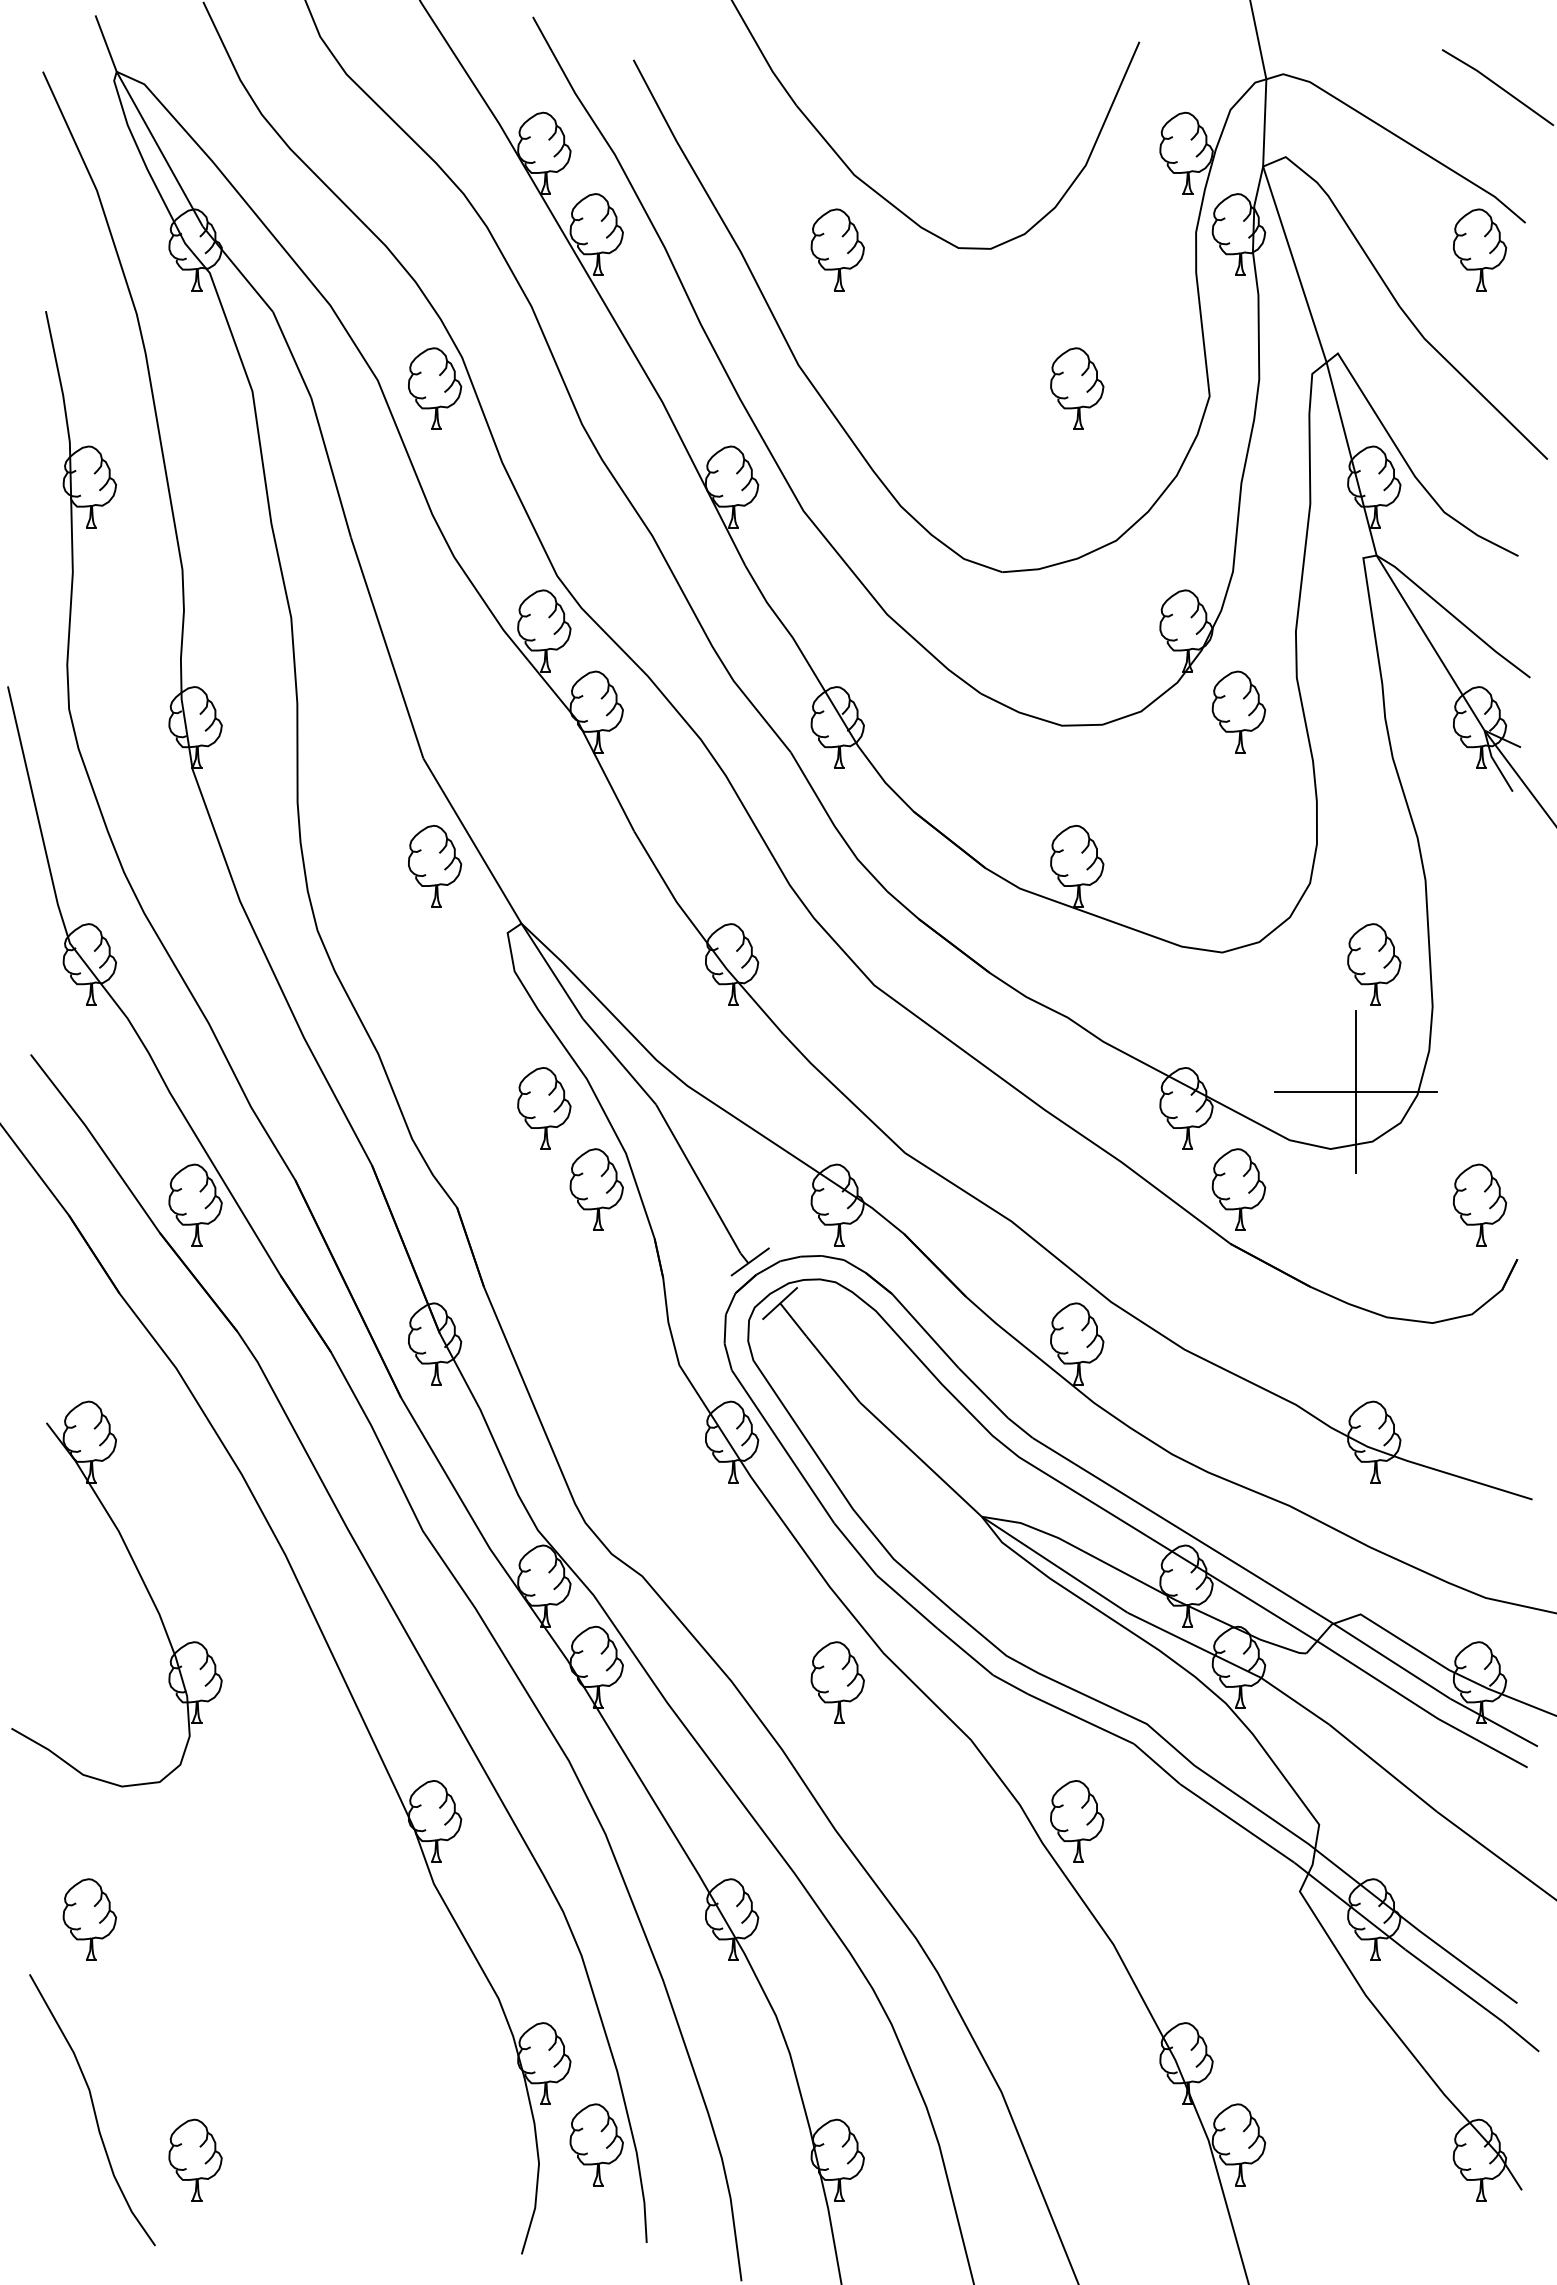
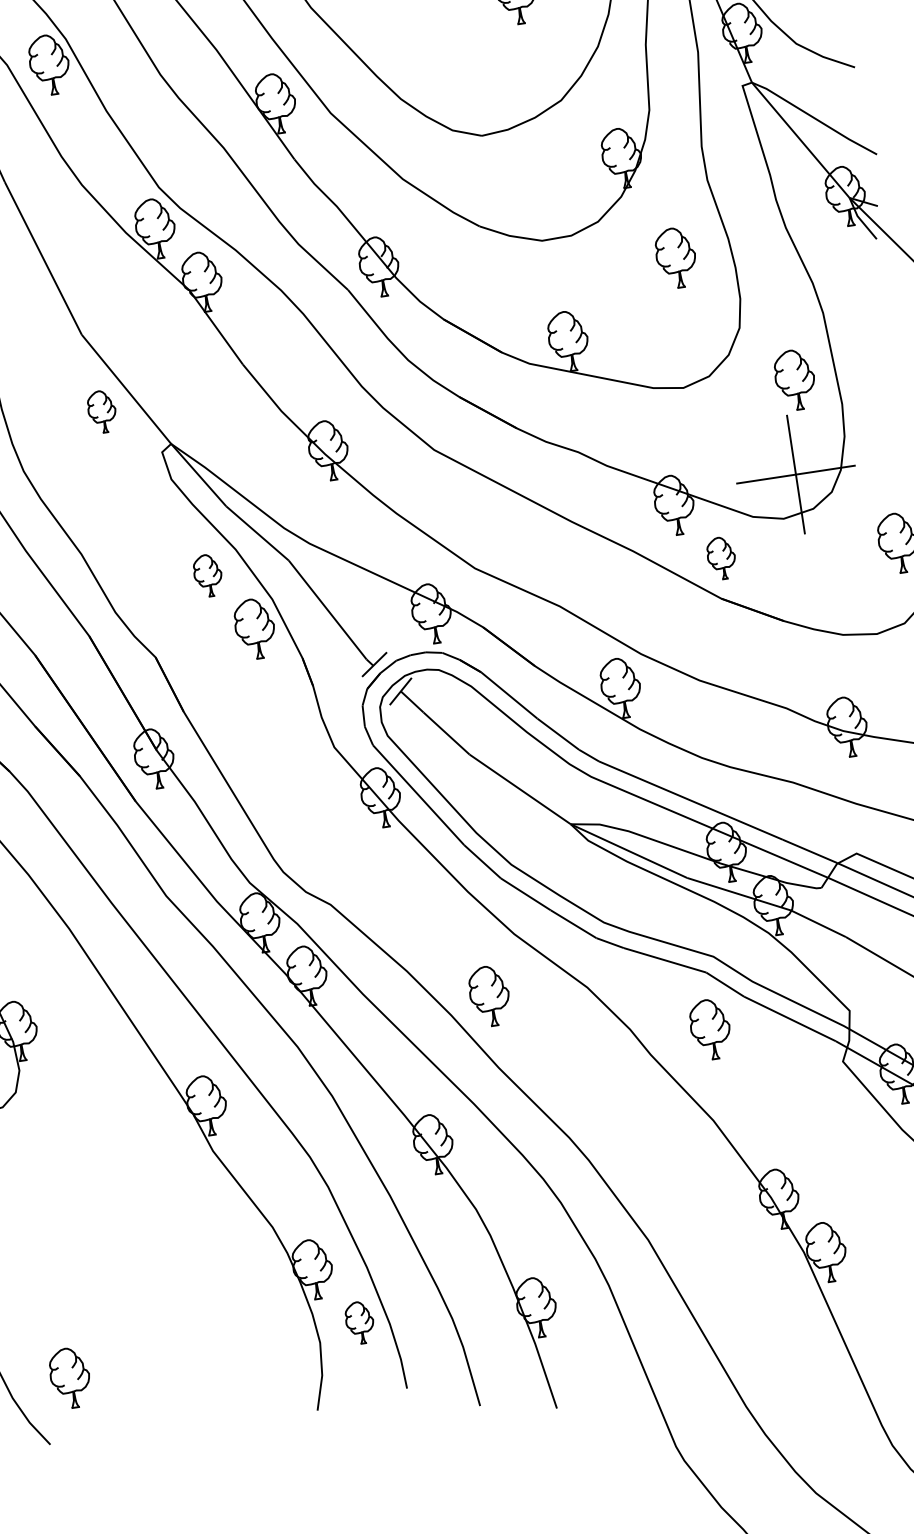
part: (1238, 711) -> (675, 257), moved
part: (435, 866) -> (102, 411), size x0.7
part: (544, 1108) -> (208, 575), size x0.7
part: (1238, 1189) -> (721, 558), size x0.7
part: (837, 1682) -> (489, 996), moved
part: (1077, 1821) -> (710, 1029), moved
part: (596, 2144) -> (359, 1322), size x0.7

